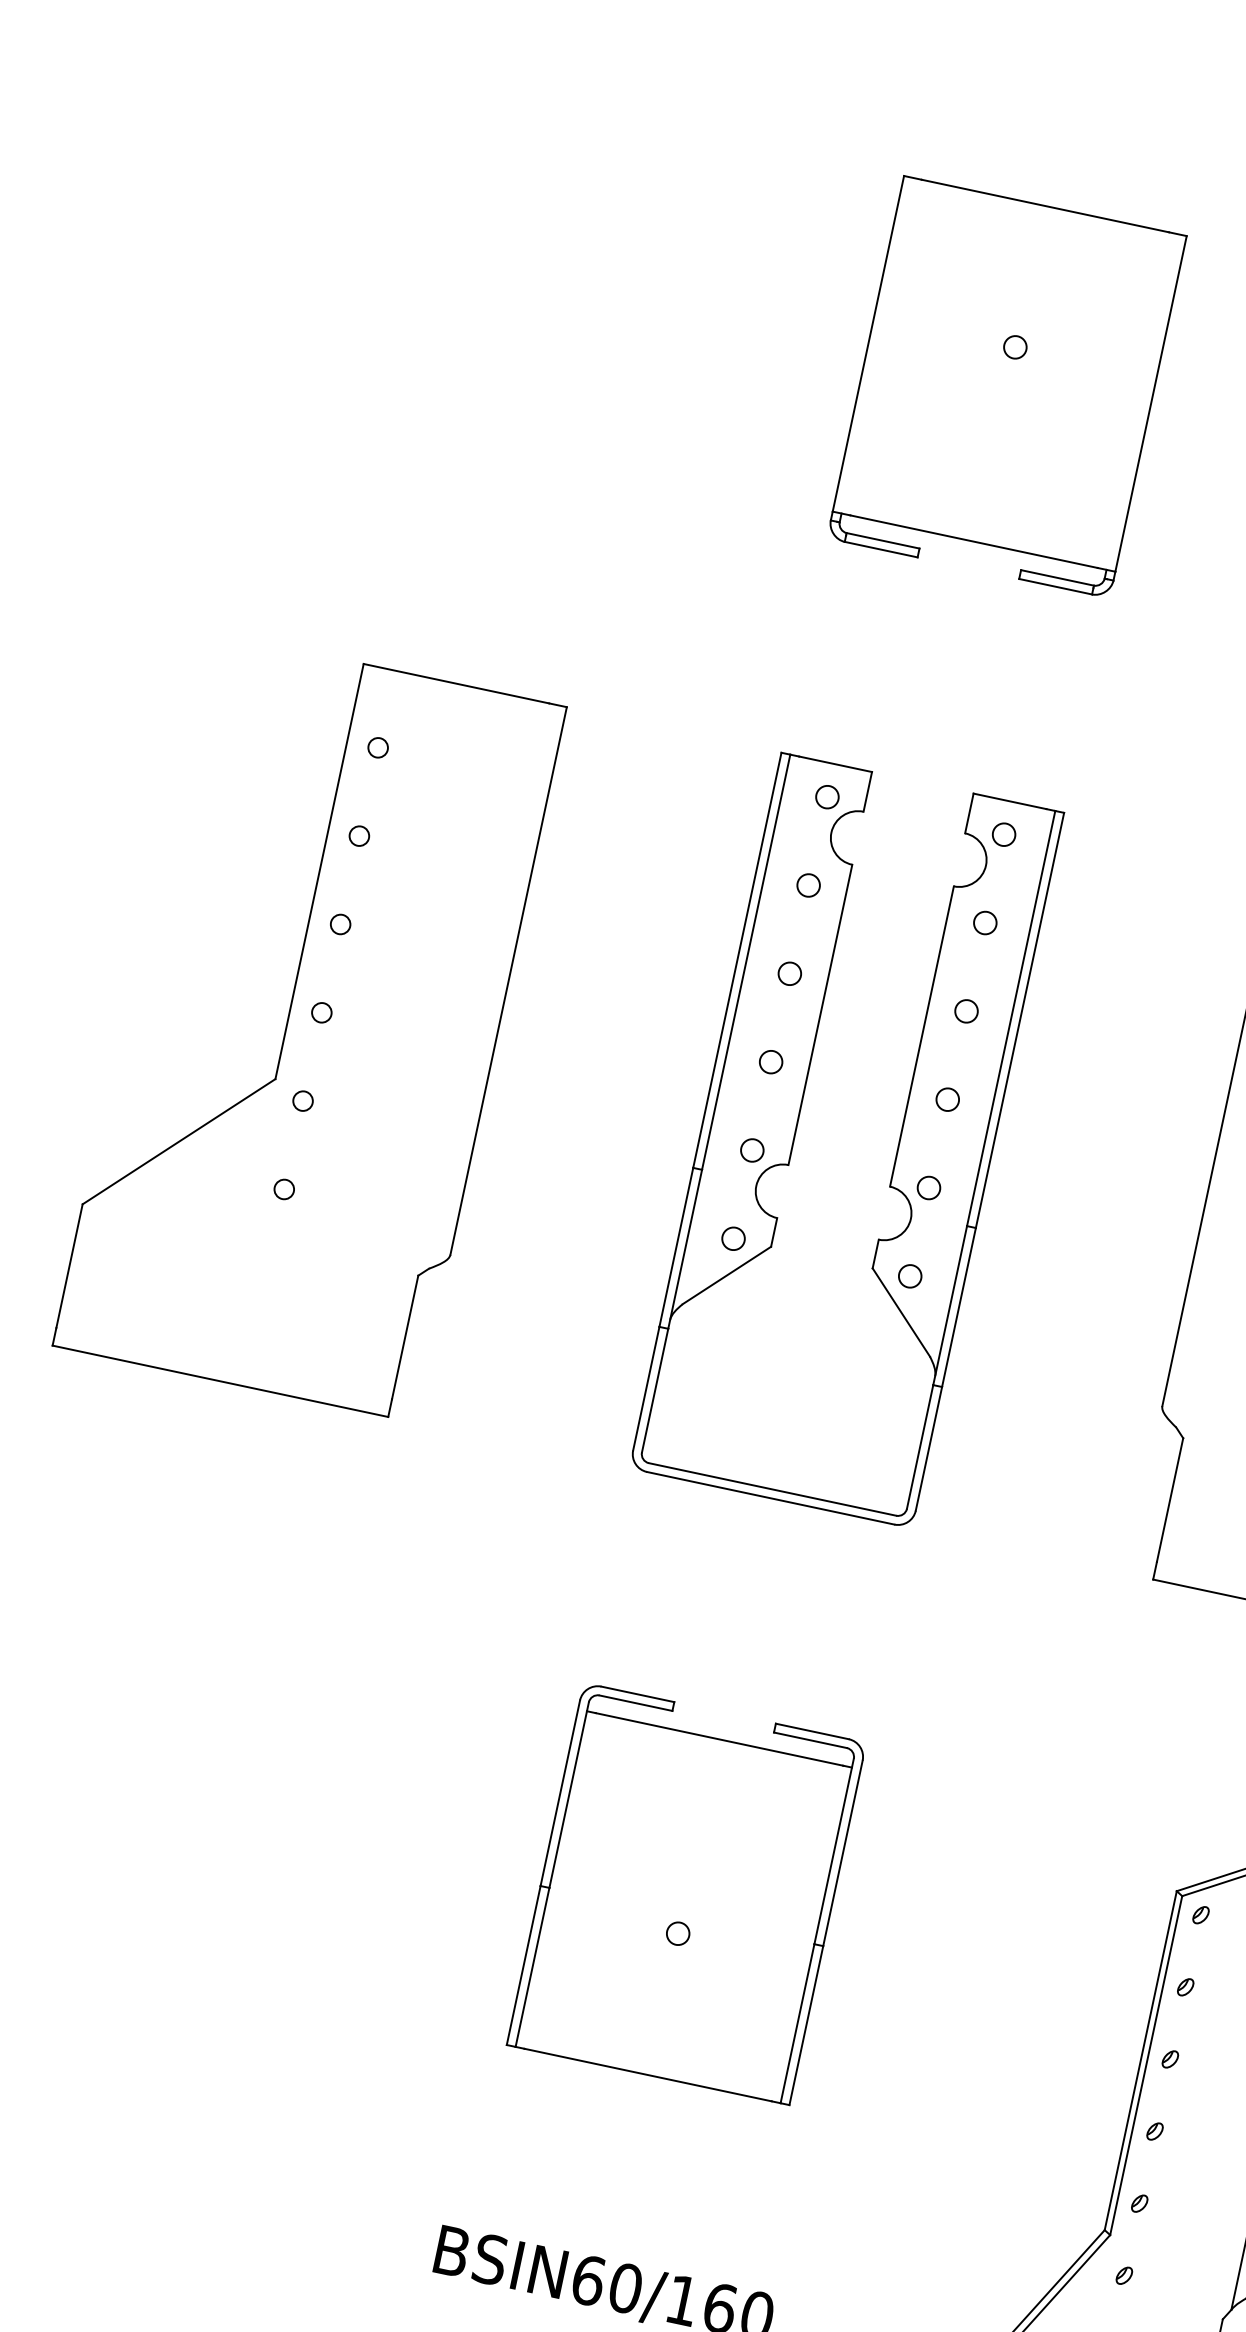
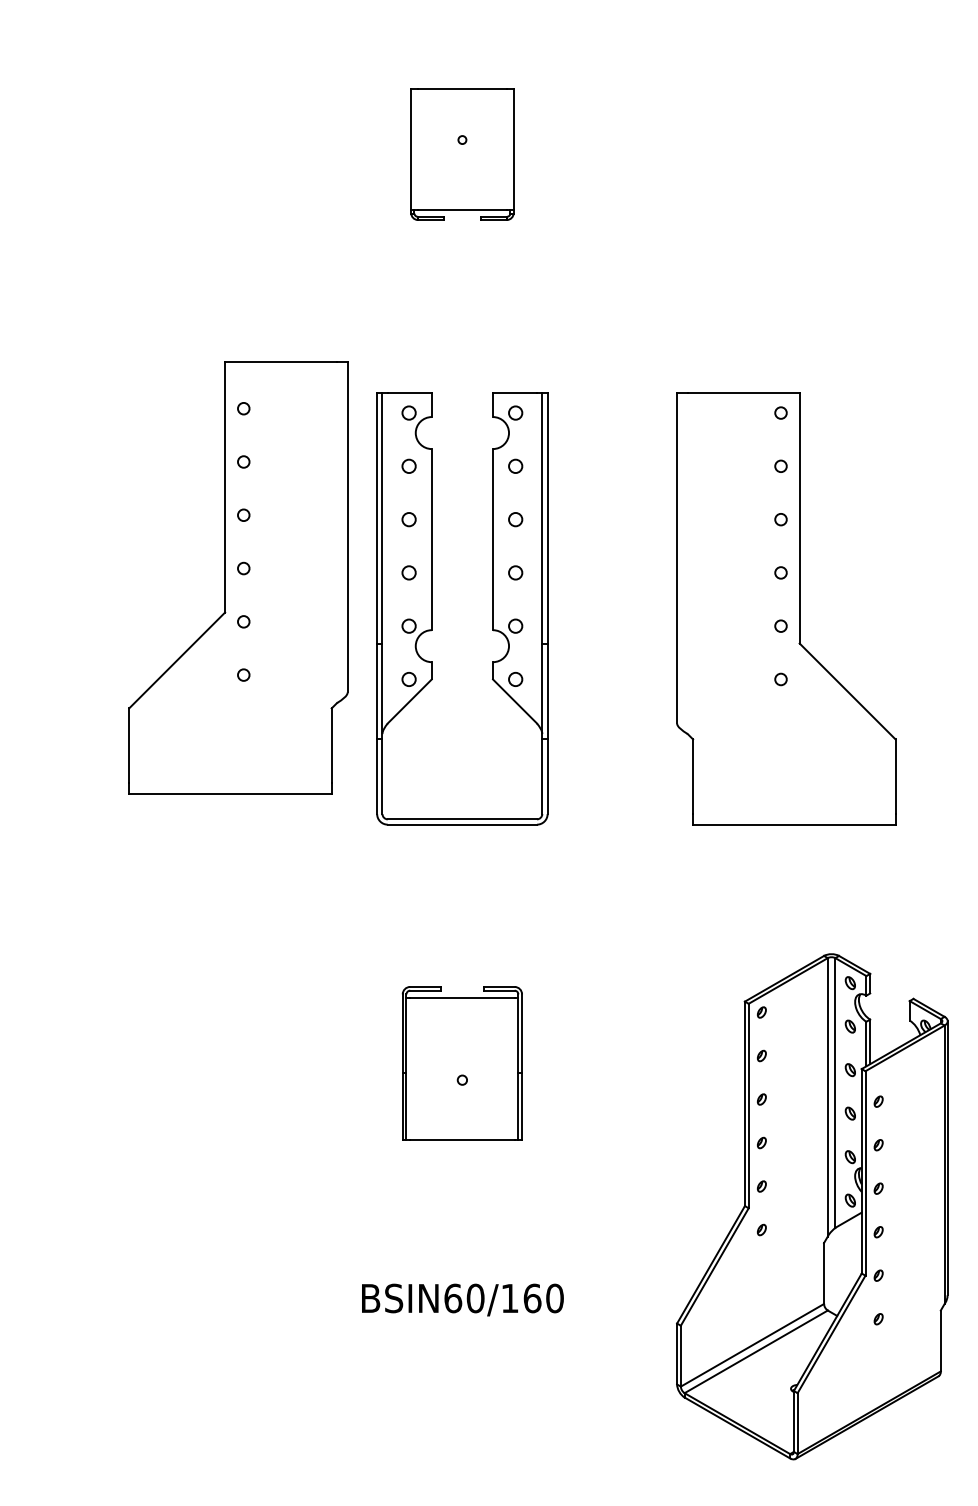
part: (1007, 387) -> (462, 154), size x0.6
part: (309, 1025) -> (238, 577), moved
part: (686, 1894) -> (462, 1063), size x0.7

